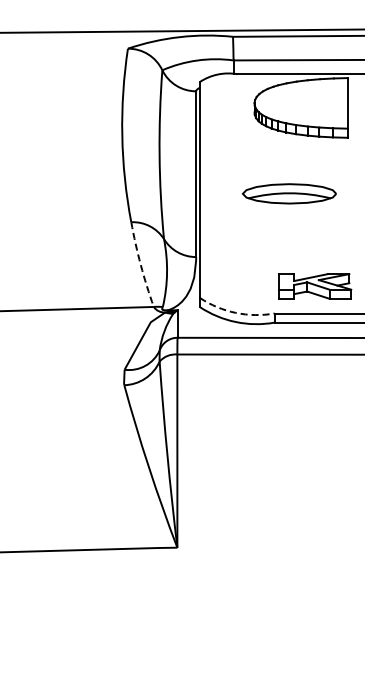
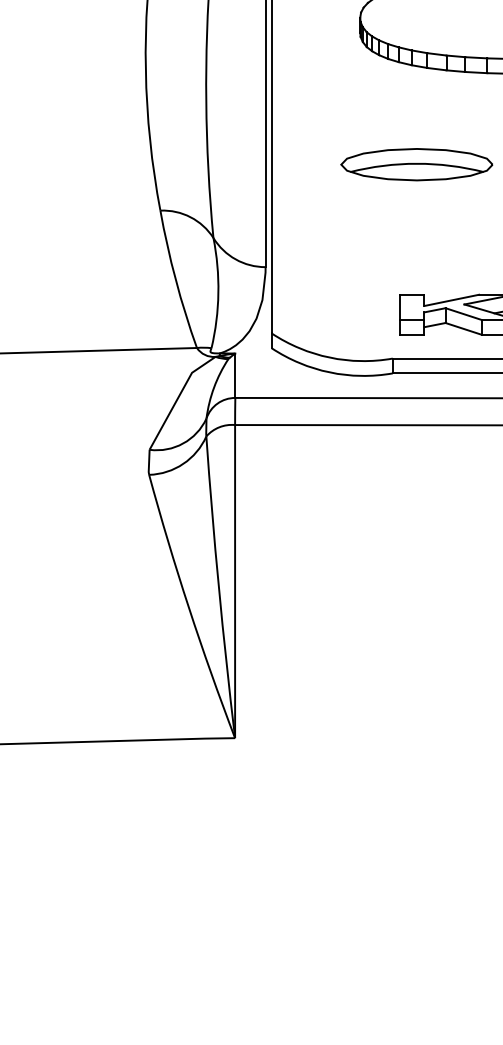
arc: (140, 265) -> (175, 280), dashed -> solid
arc: (235, 312) -> (329, 356), dashed -> solid

